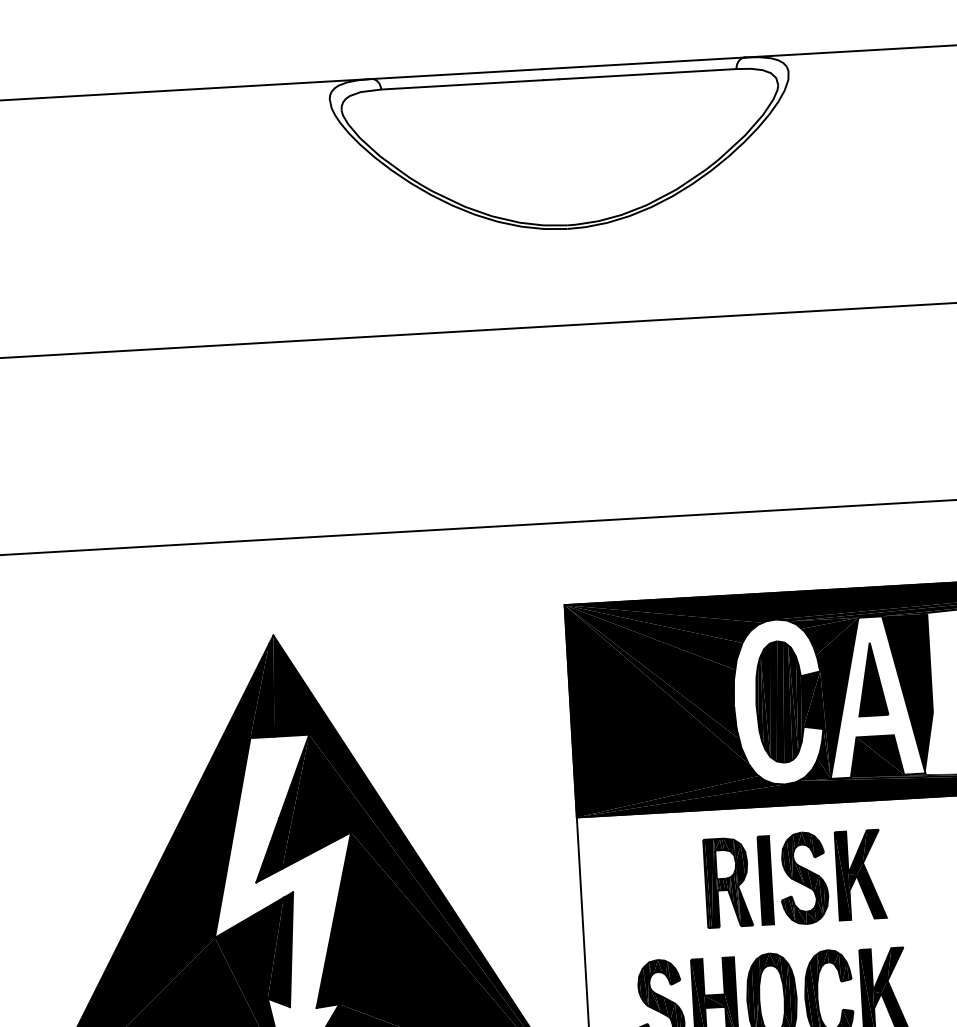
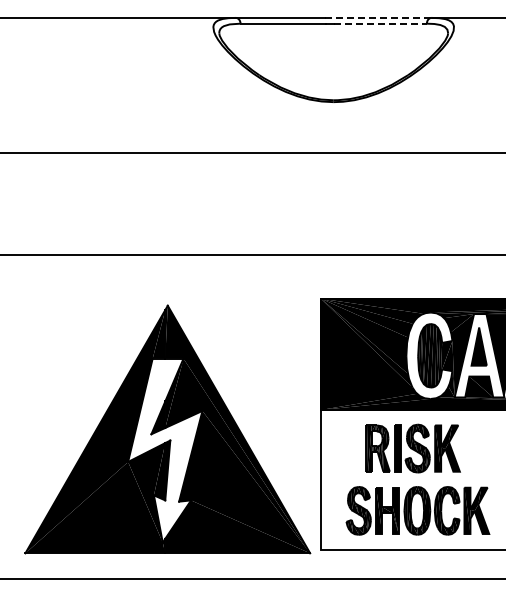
line: (643, 62) -> (378, 17), solid -> dashed
line: (648, 73) -> (380, 23), solid -> dashed
part: (793, 878) -> (412, 448), moved

